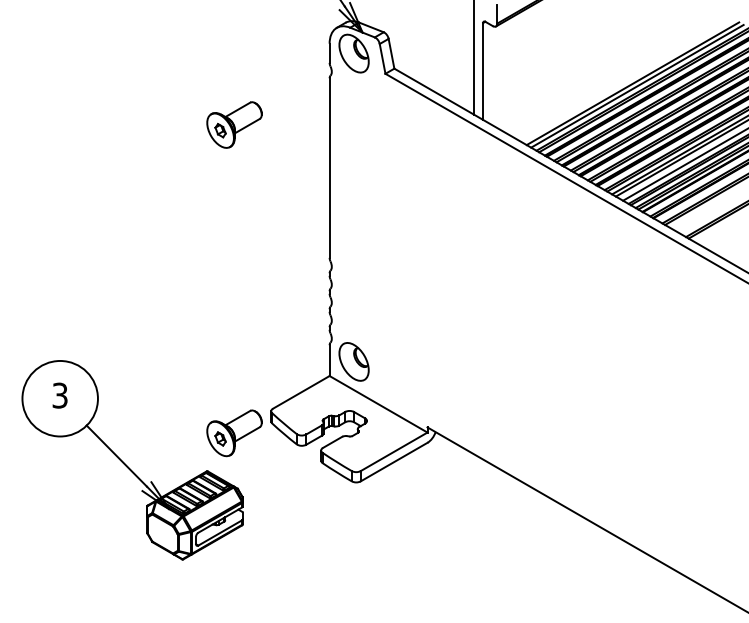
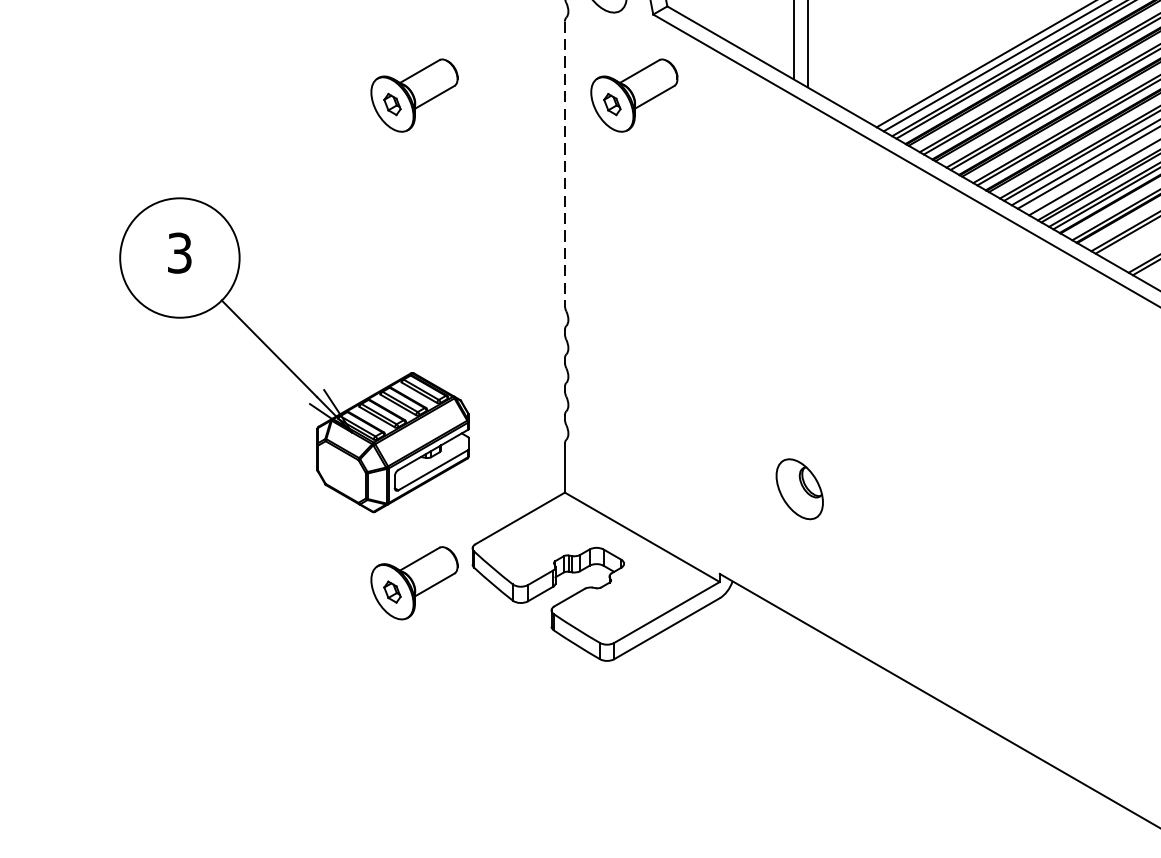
part: (373, 124) -> (634, 94), added
line: (329, 168) -> (564, 164), solid -> dashed
part: (353, 361) -> (798, 488), moved
part: (127, 465) -> (286, 363), moved

